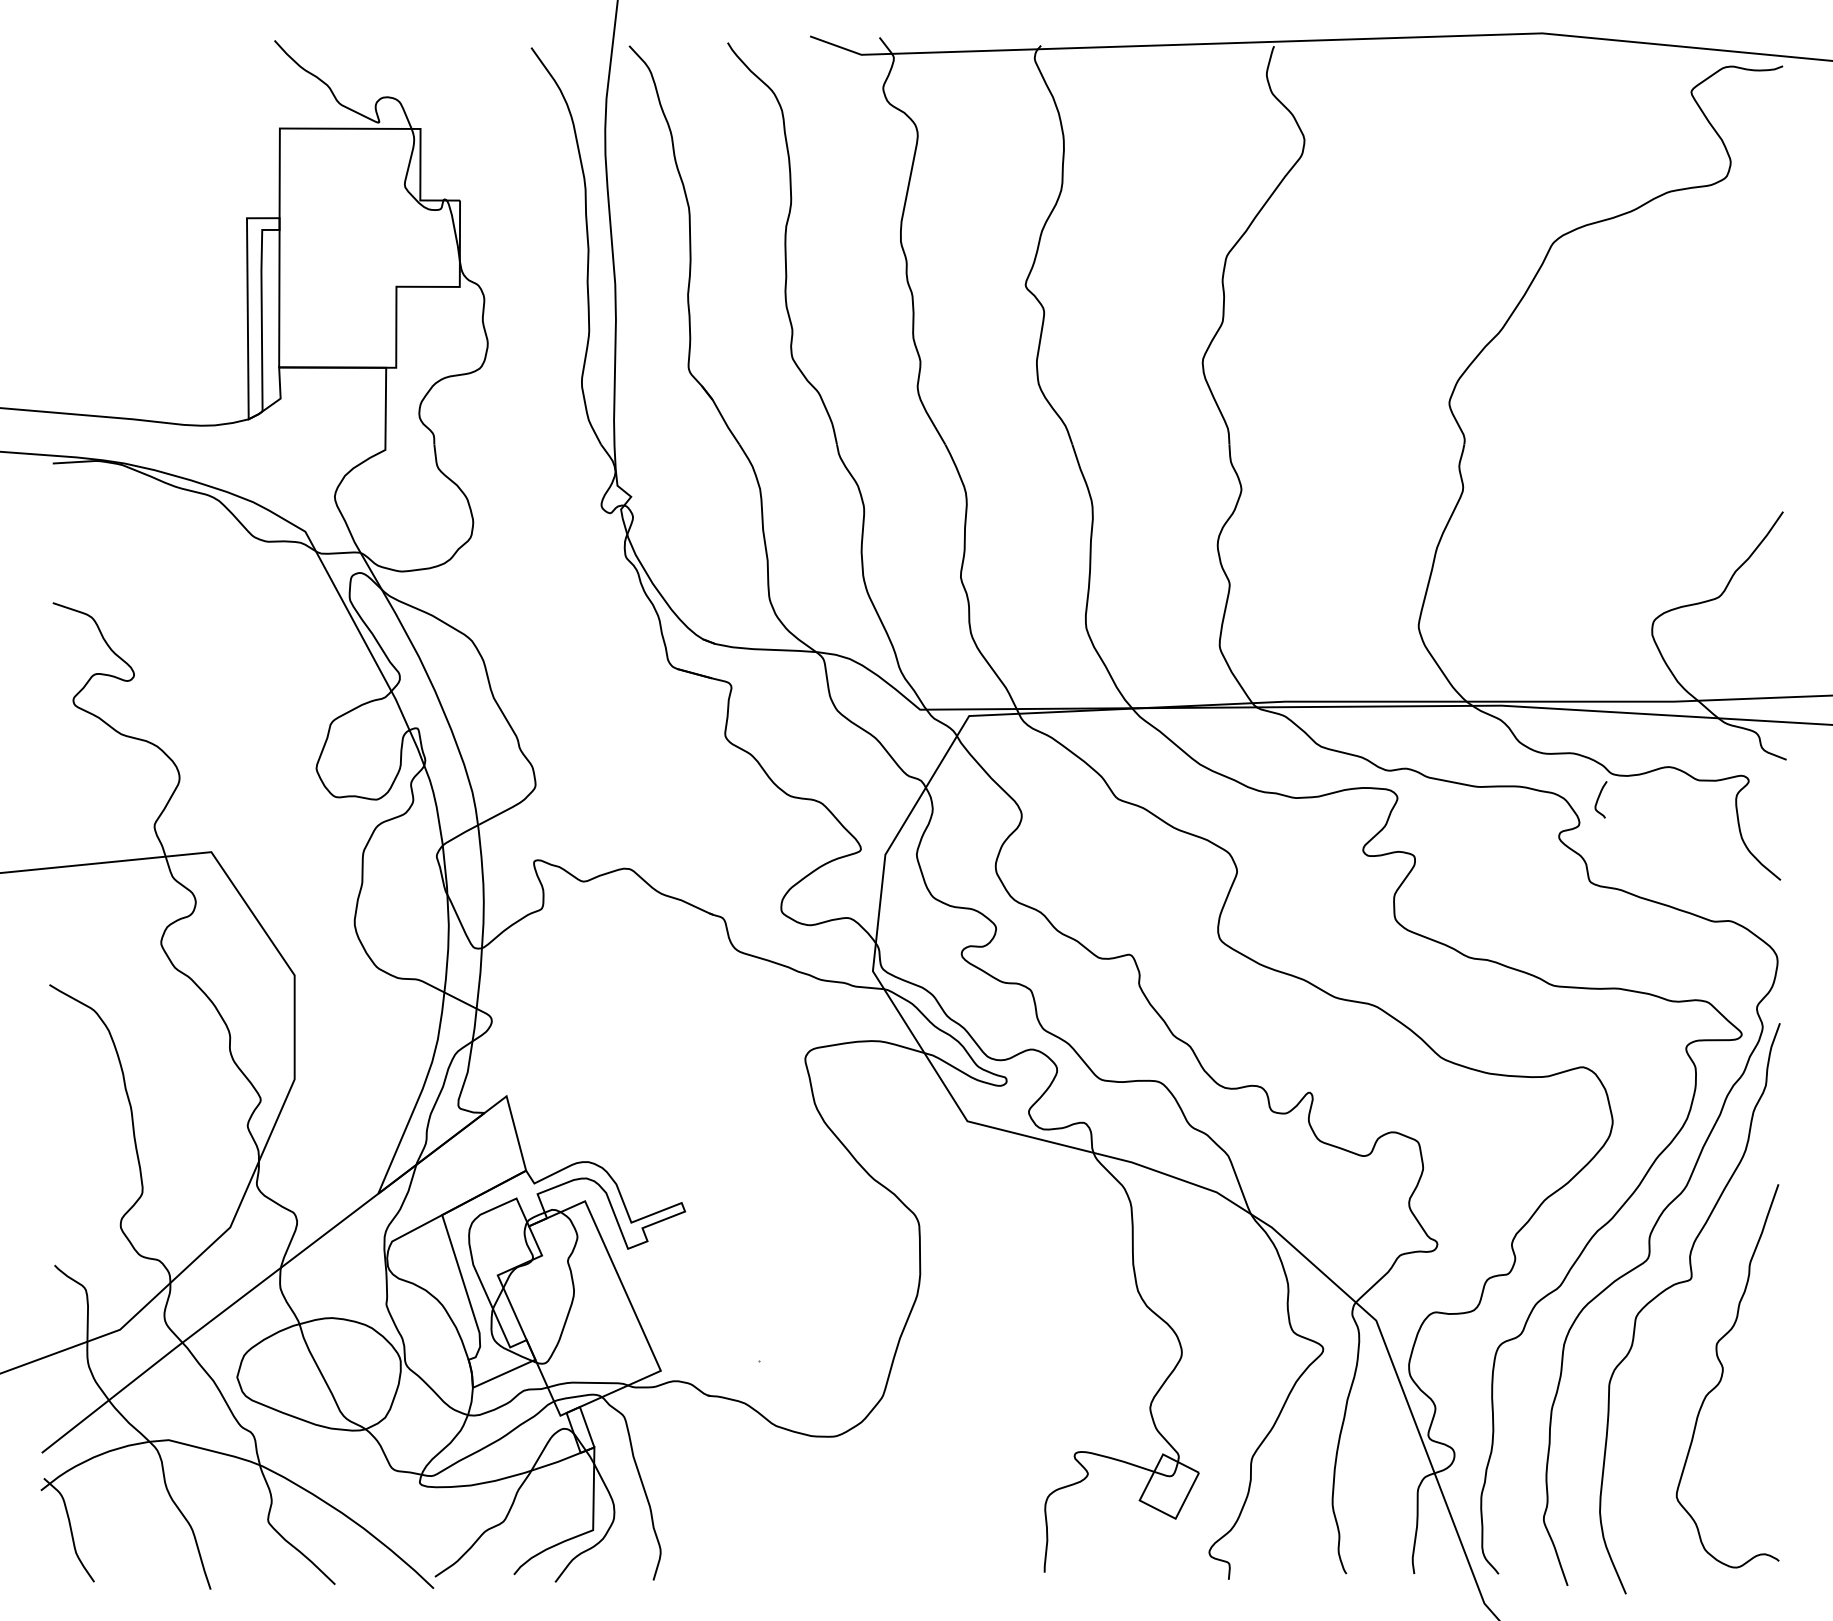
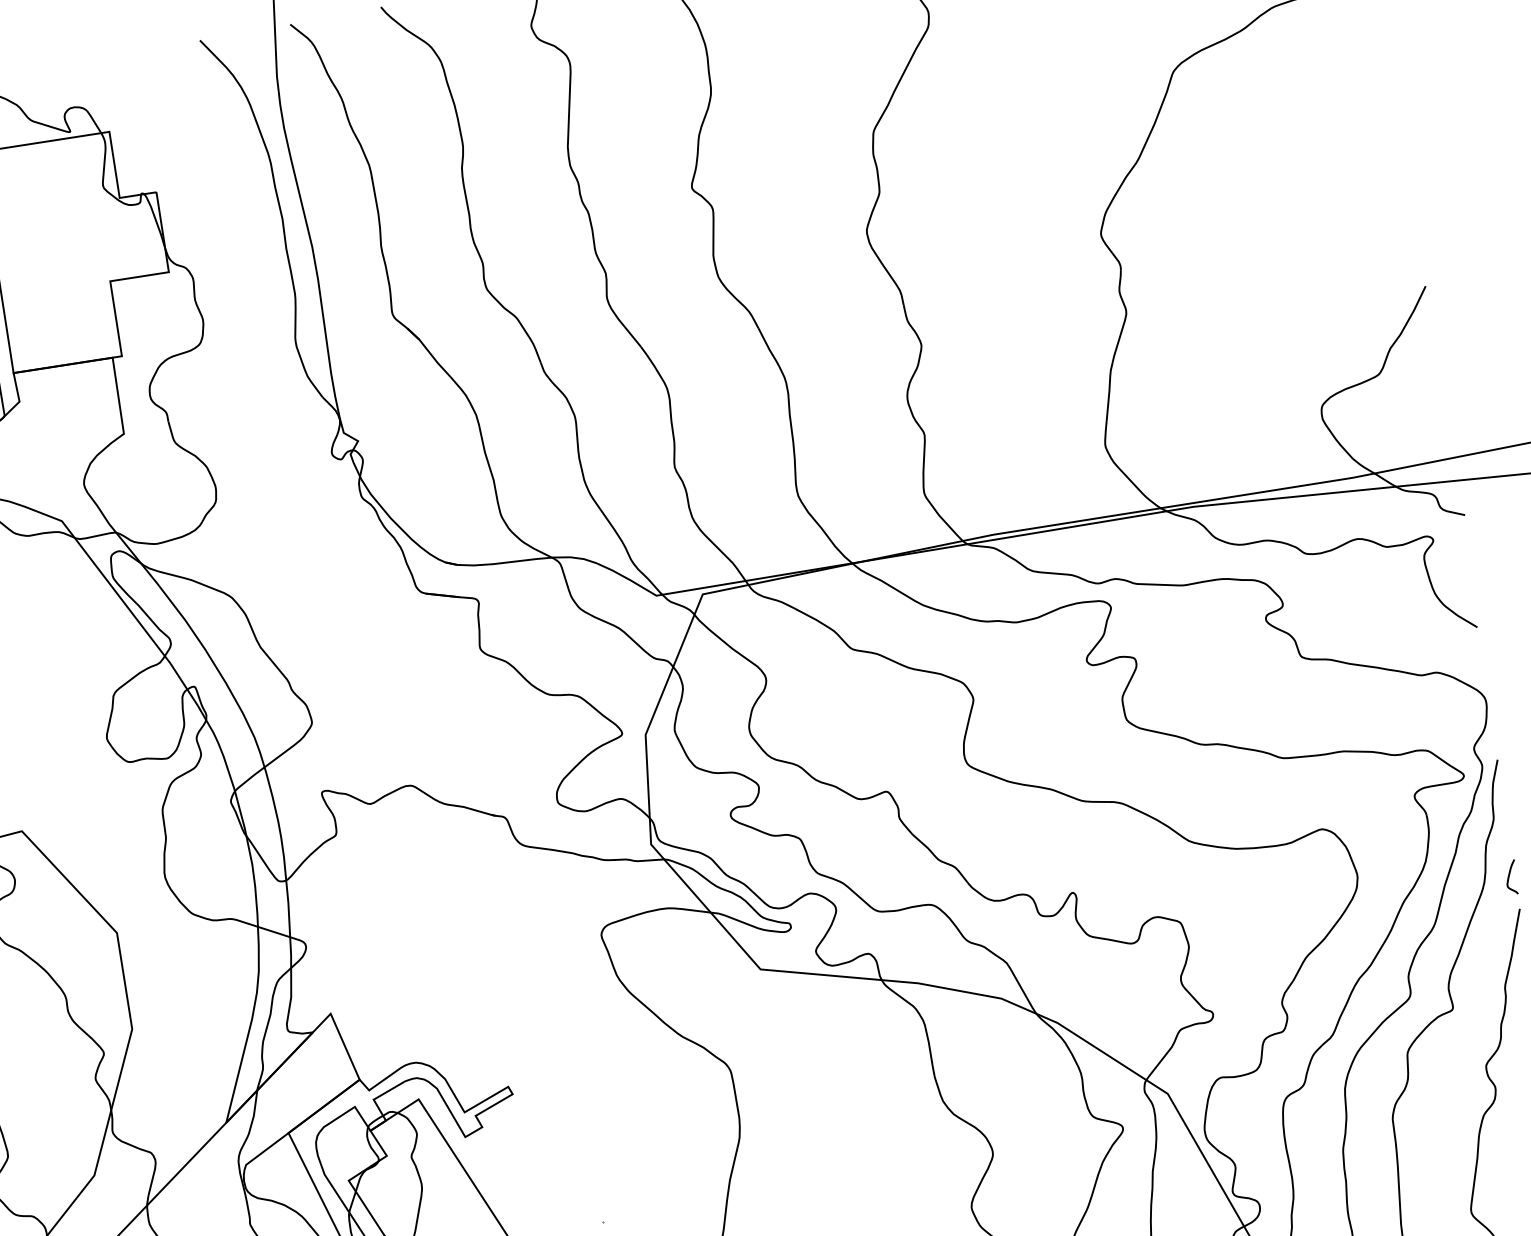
curve: (1599, 798) -> (1509, 876), moved

